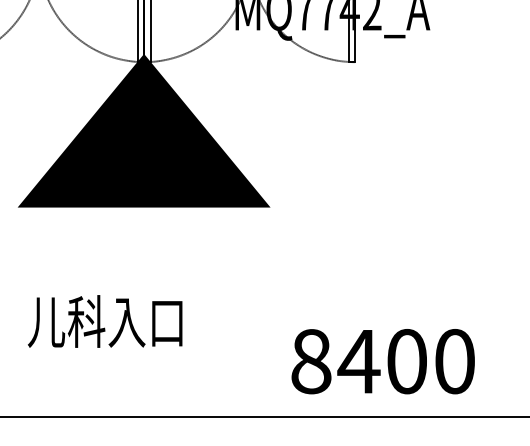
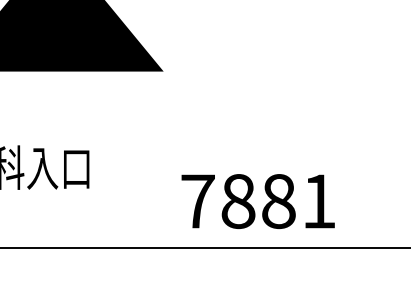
text: (382, 361) -> (258, 201), 8400 -> 7881

